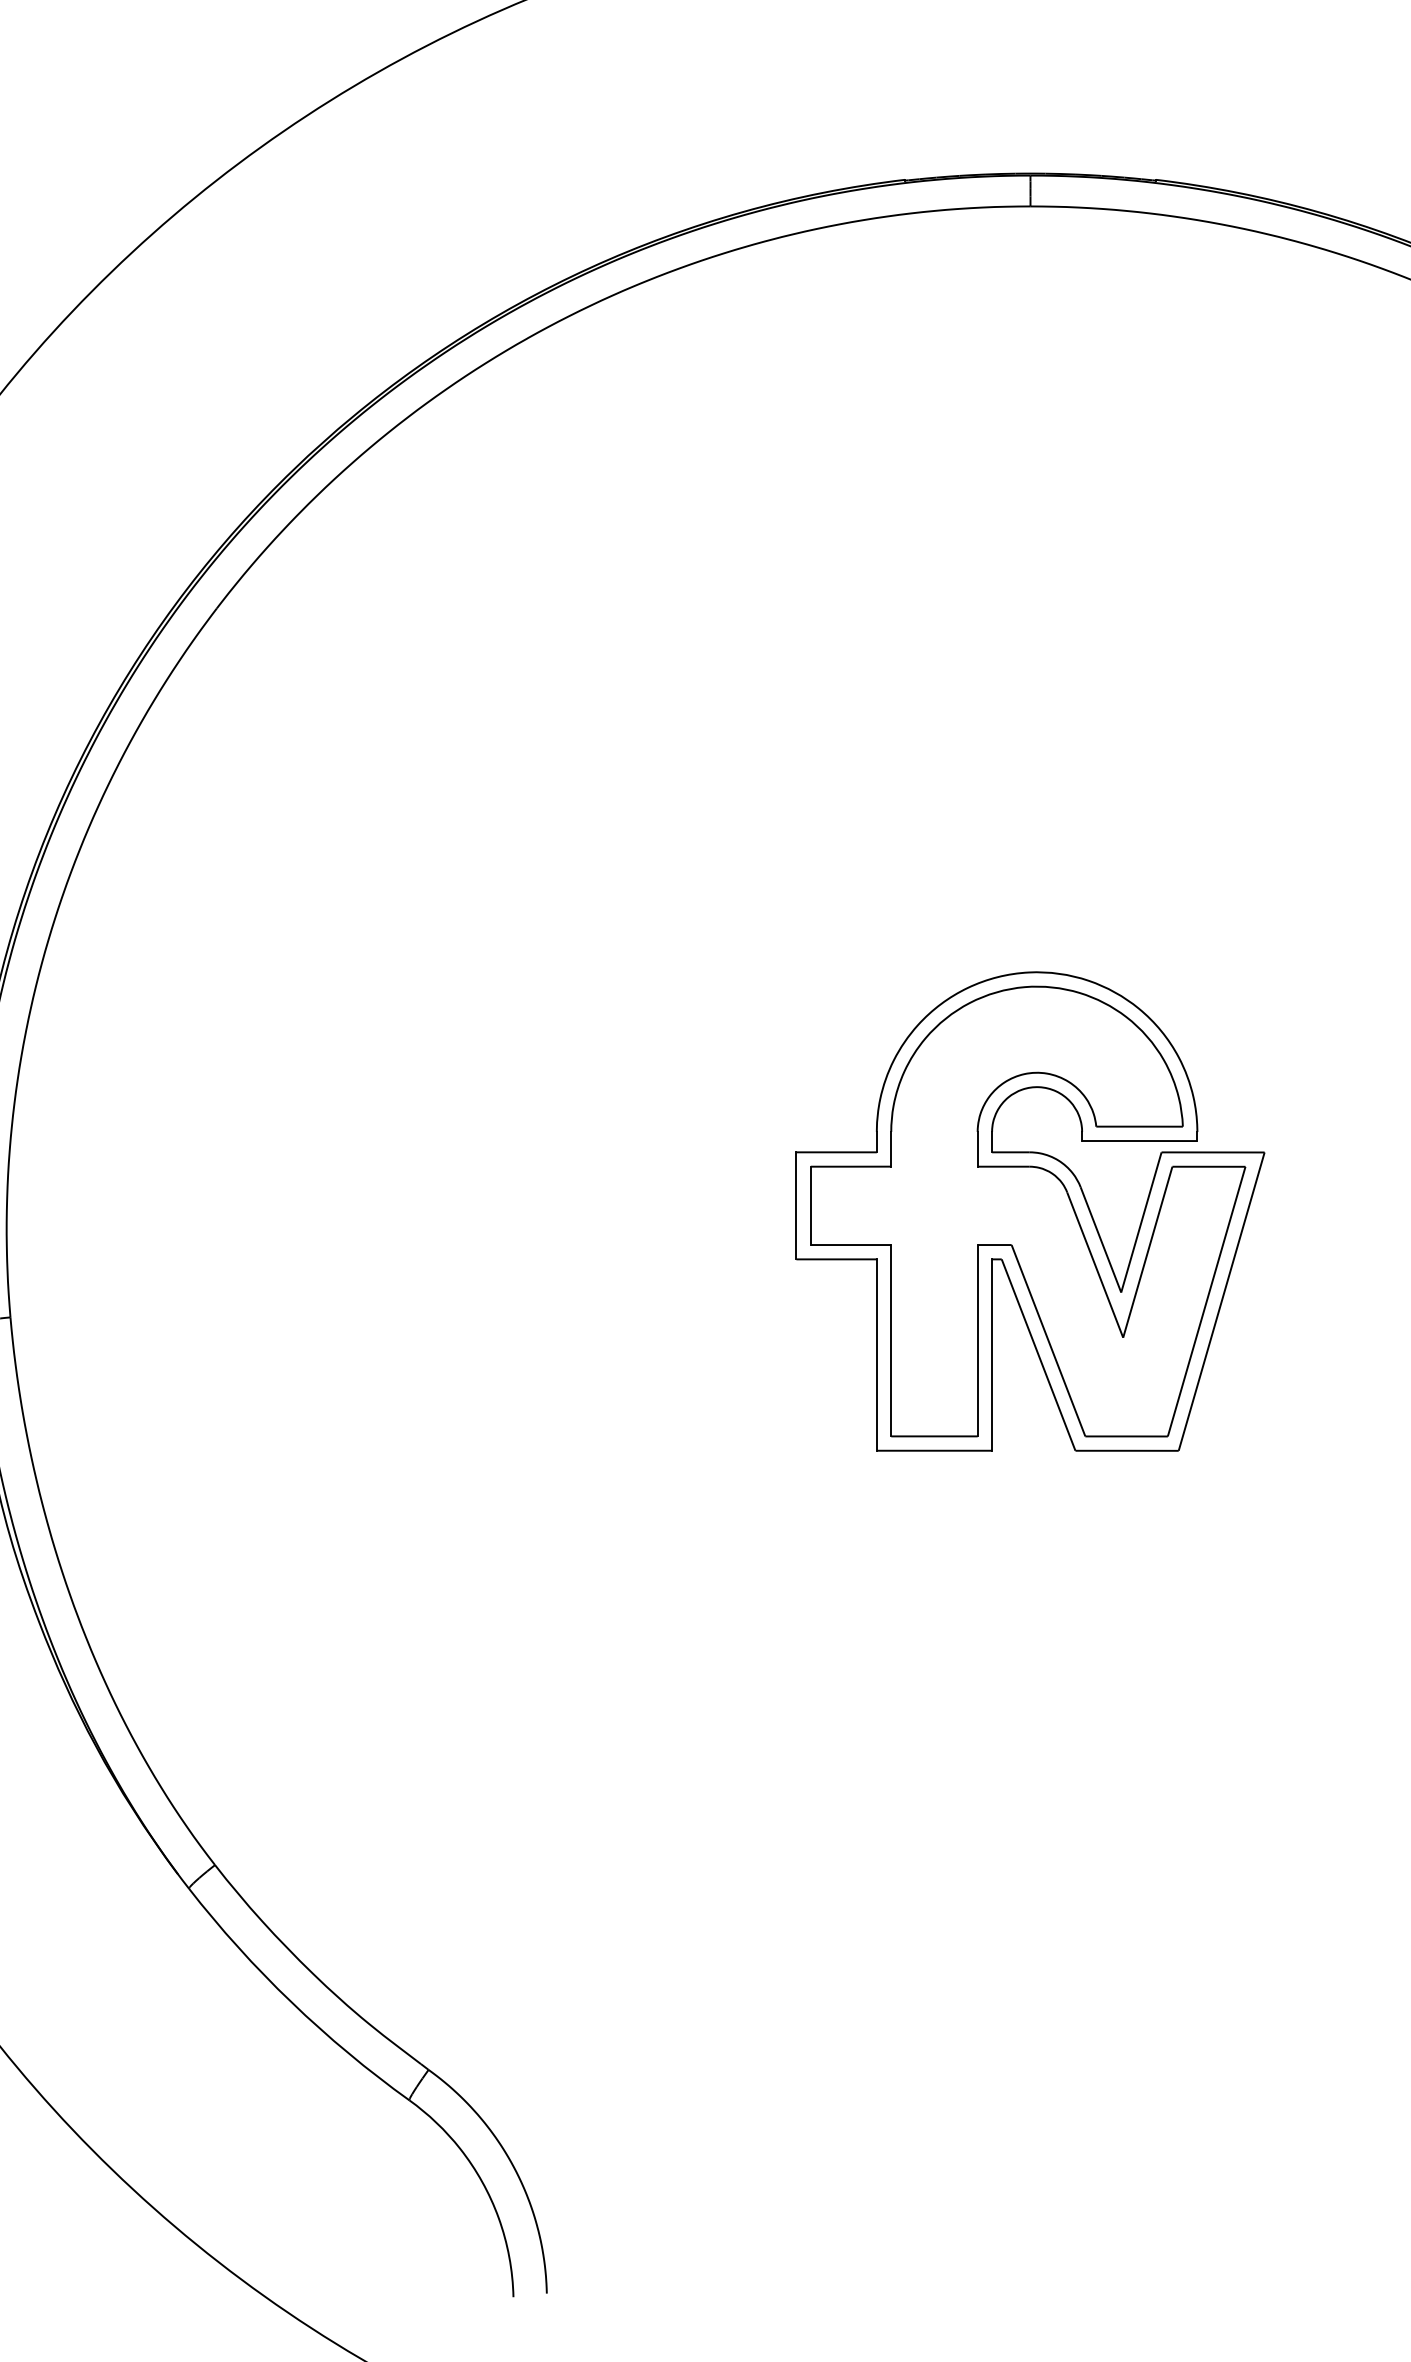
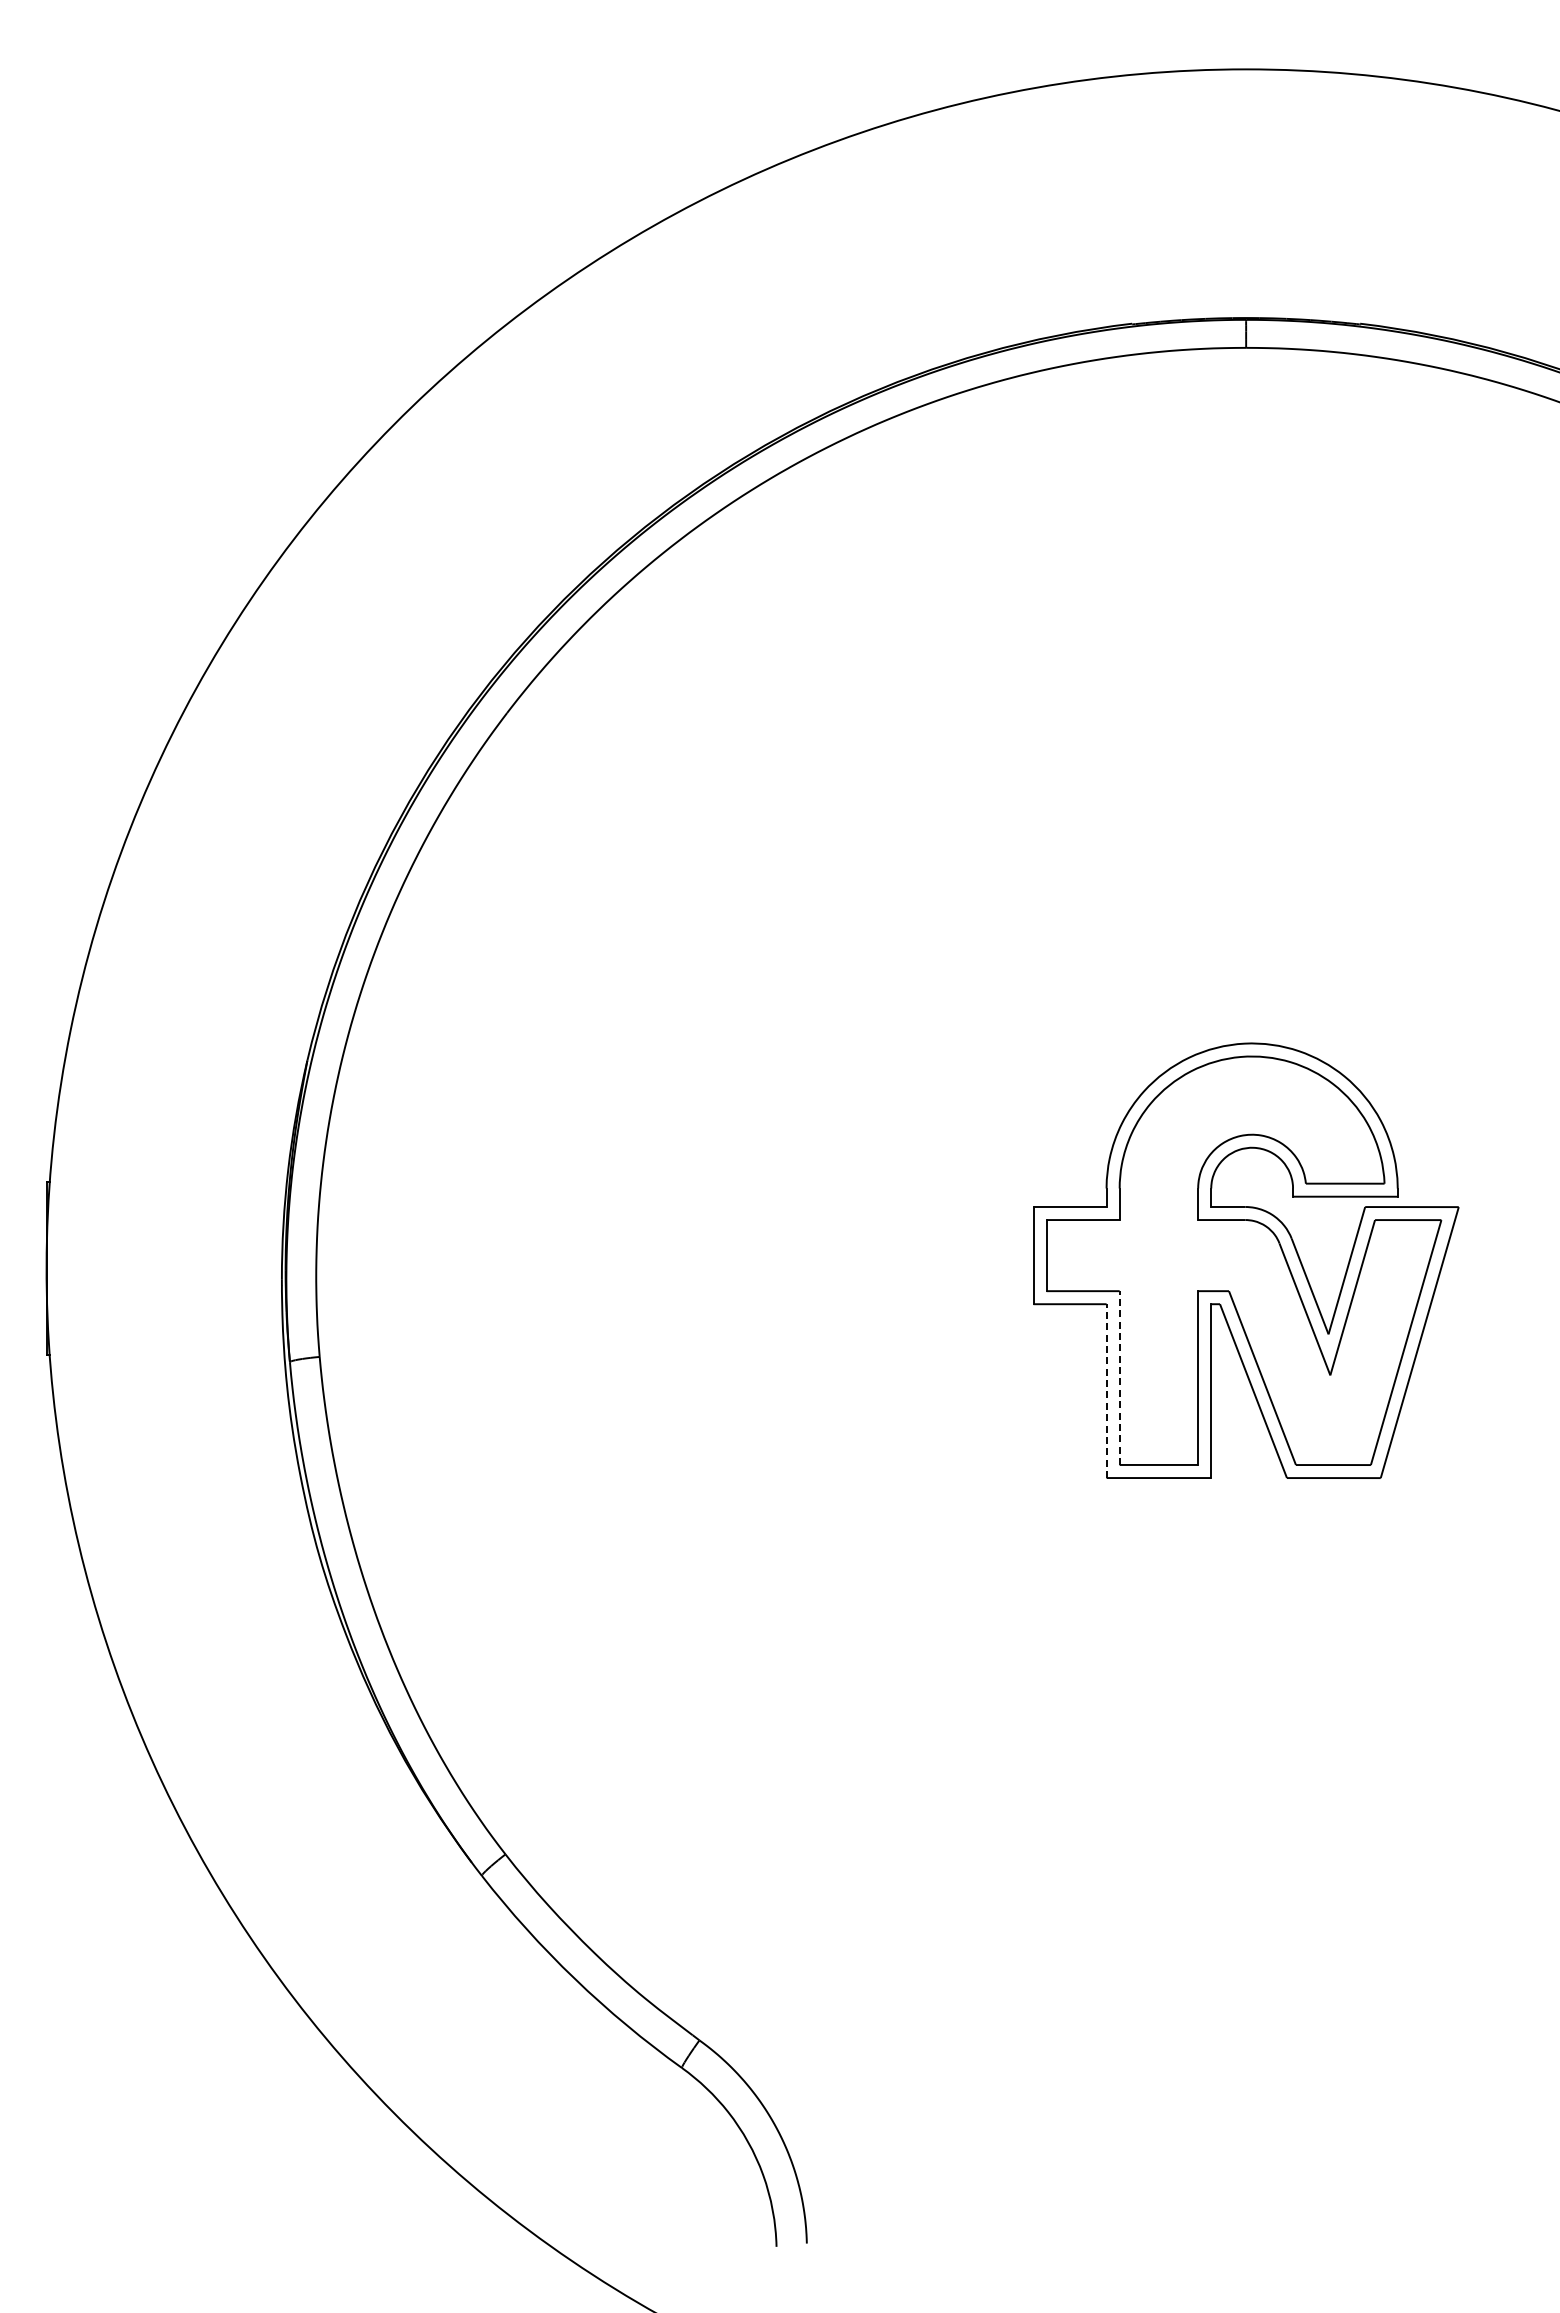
line: (891, 1341) -> (1119, 1378), solid -> dashed
line: (876, 1355) -> (1106, 1391), solid -> dashed

